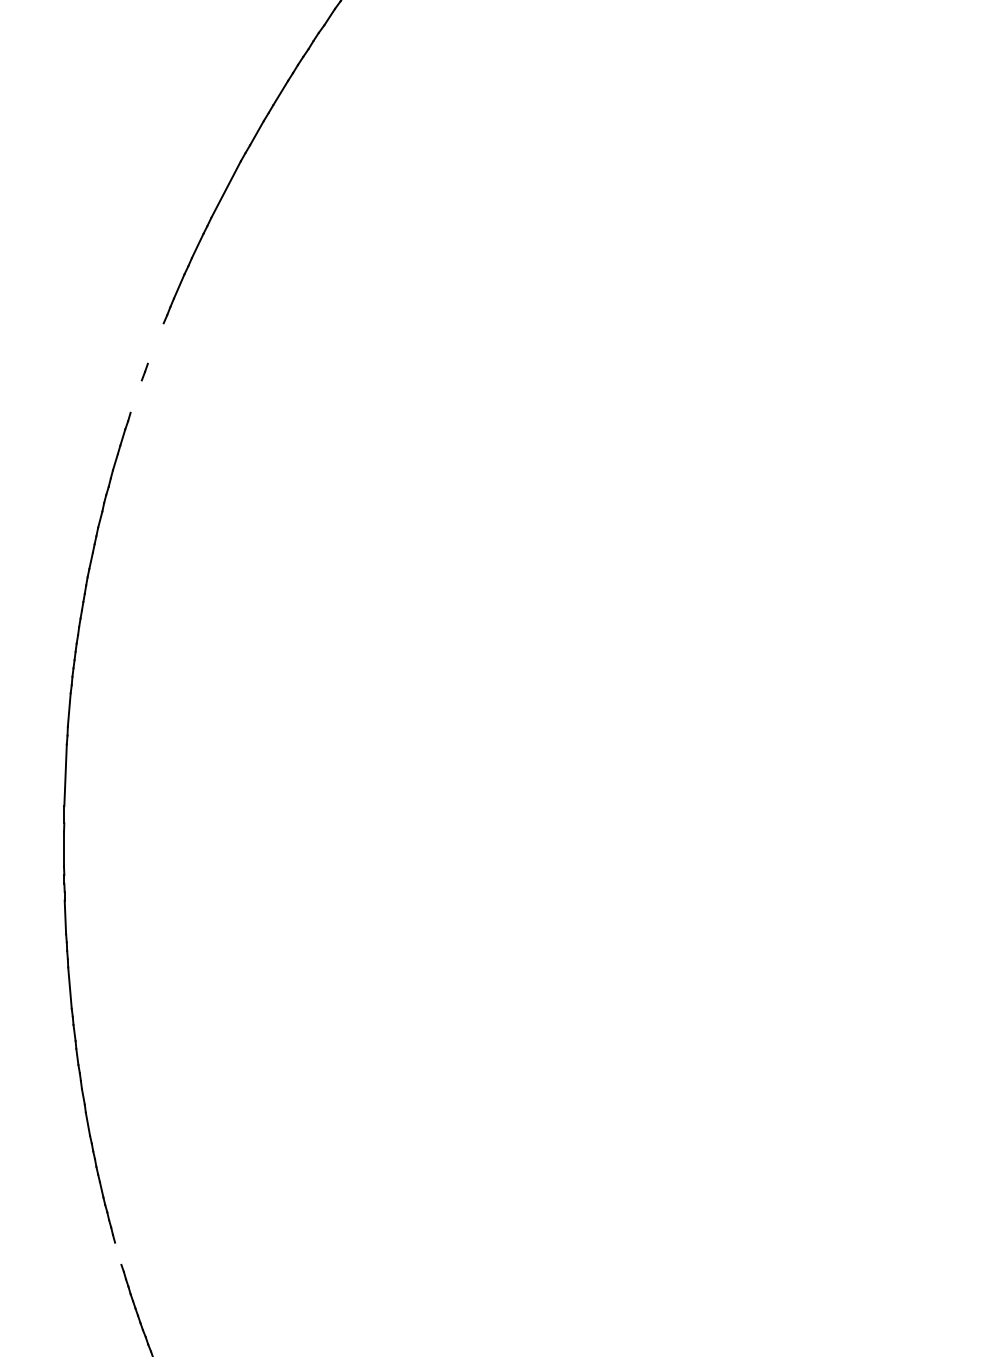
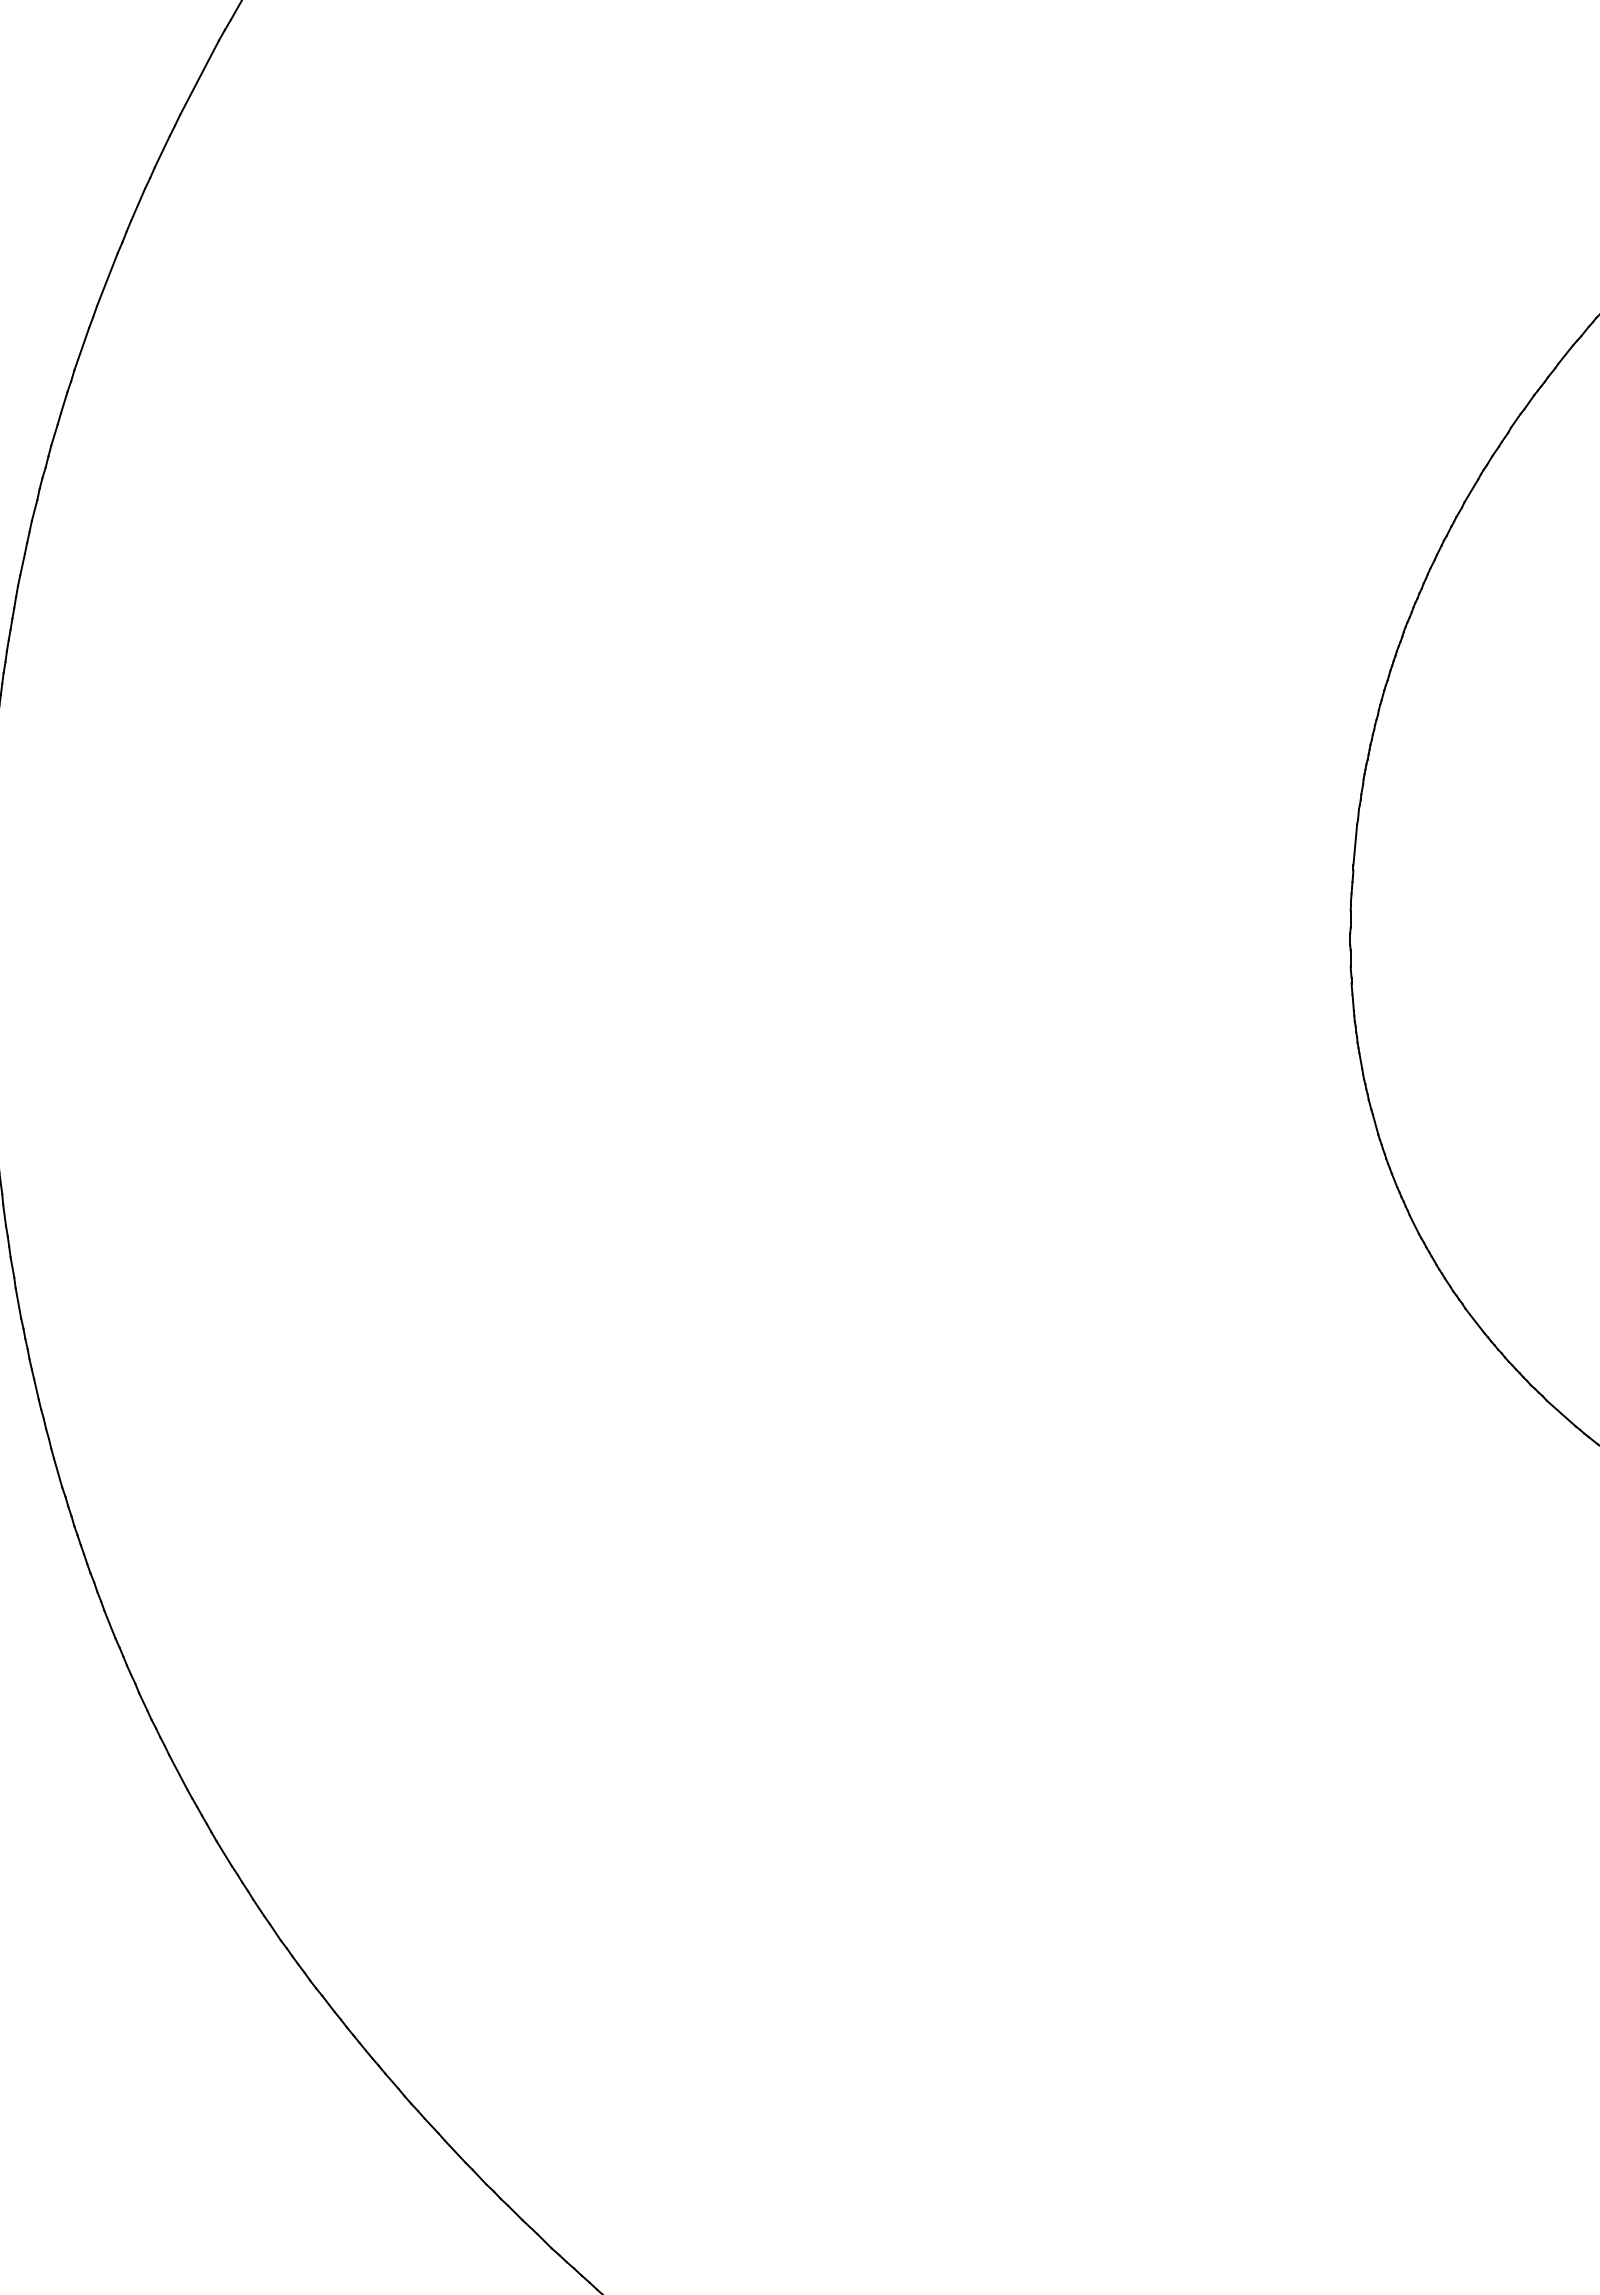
line: (155, 343) -> (107, 279), added
line: (136, 396) -> (81, 348), added
line: (118, 1253) -> (58, 1472), added

